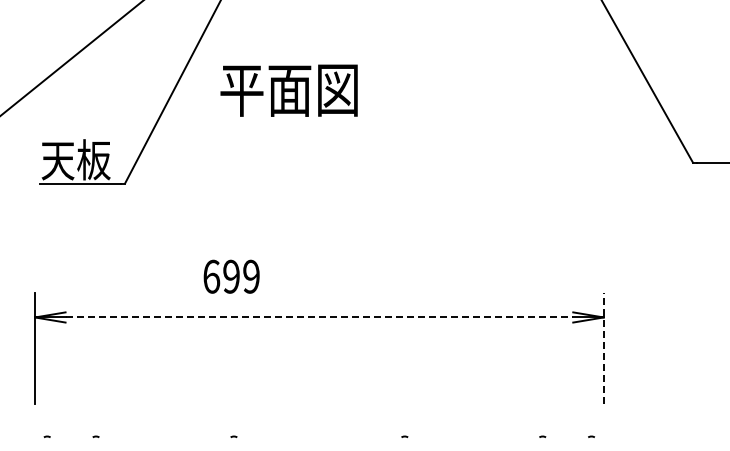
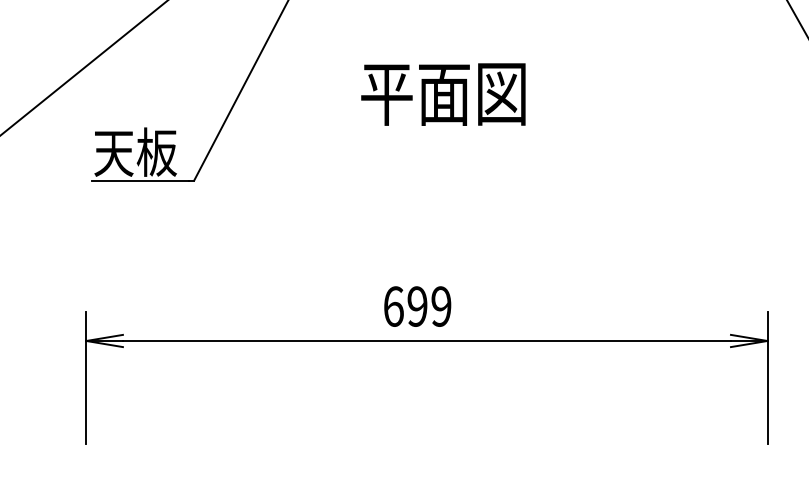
text: (288, 90) -> (442, 94), moved
text: (231, 276) -> (417, 306), moved
line: (319, 317) -> (427, 341), dashed -> solid
line: (603, 347) -> (767, 376), dashed -> solid

